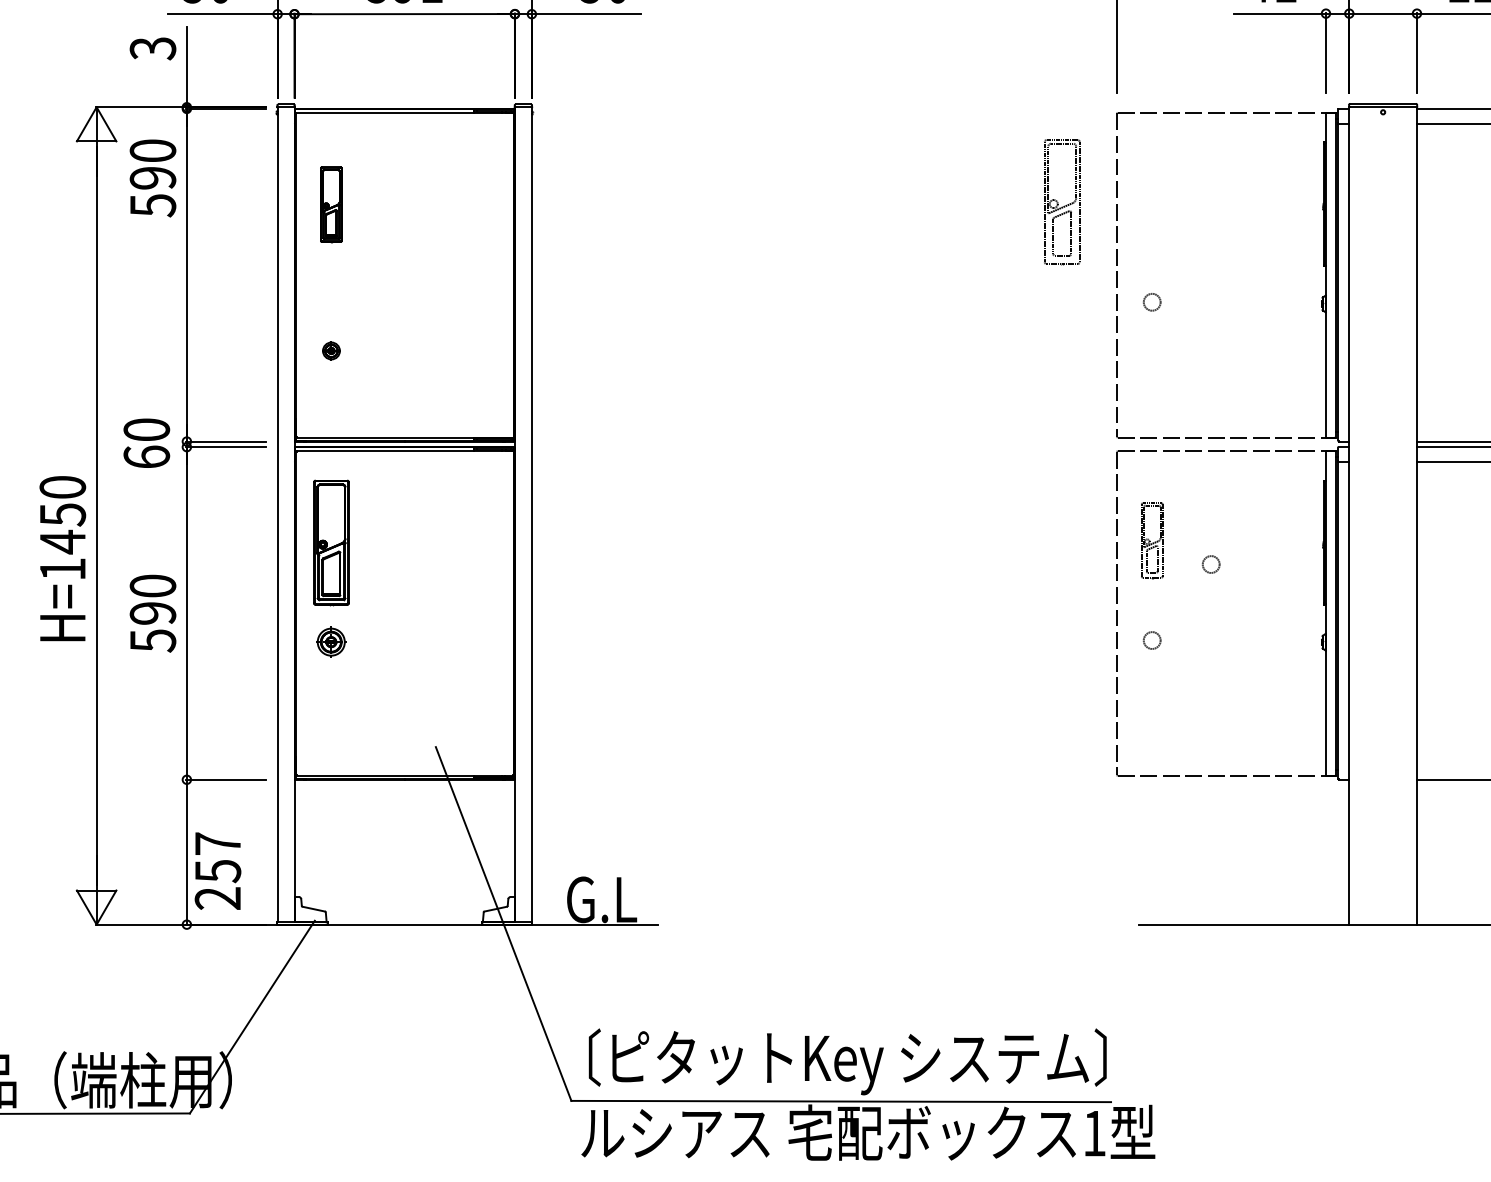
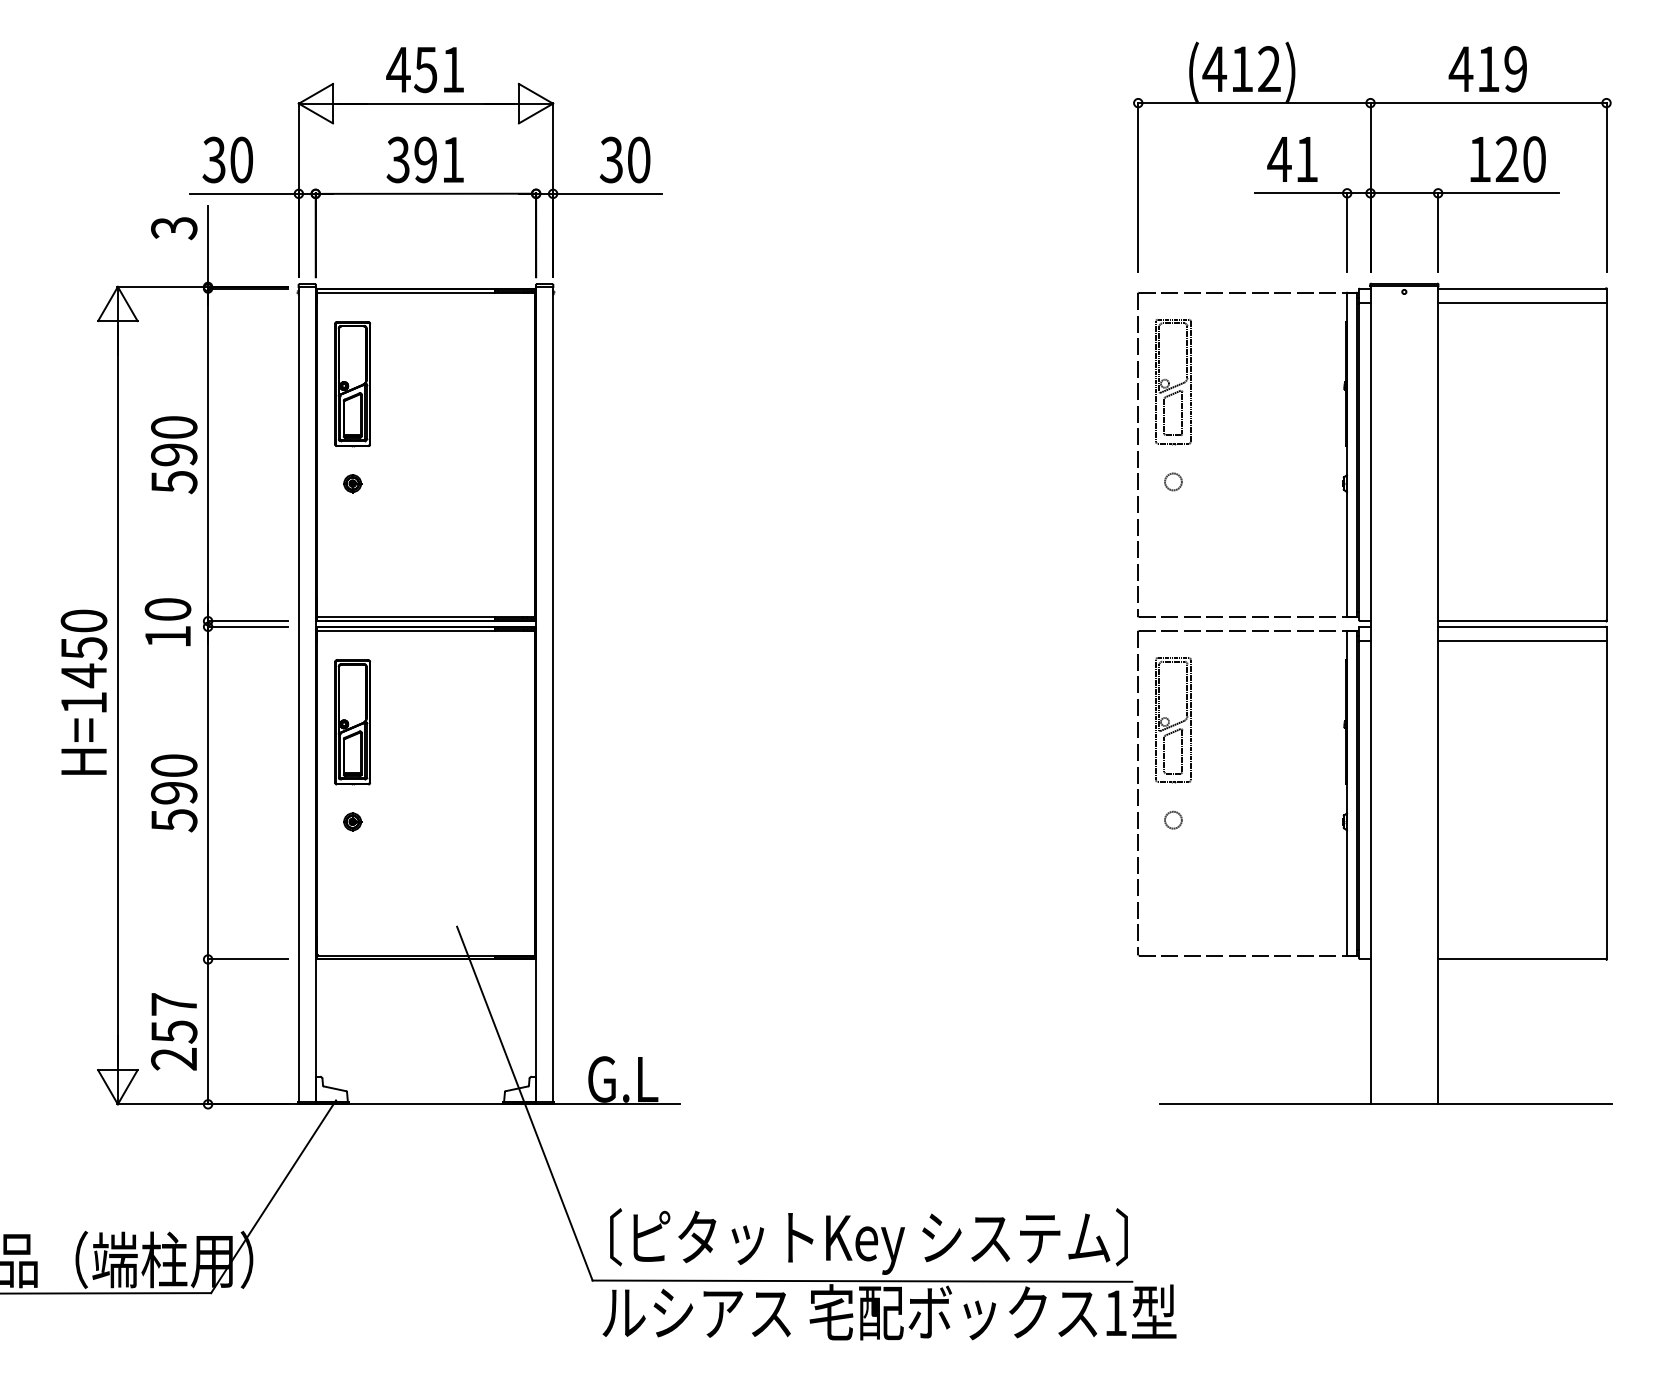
text: (153, 178) -> (174, 455), moved
part: (1062, 202) -> (1173, 382), moved
part: (331, 204) -> (352, 384), size x1.67
part: (331, 350) -> (352, 483), moved
text: (146, 456) -> (167, 636), 60 -> 10
part: (1152, 540) -> (1173, 720), size x1.67
text: (62, 557) -> (83, 691), moved
circle: (1211, 563) -> (1232, 743), removed
part: (331, 641) -> (352, 821), size x0.62
text: (218, 870) -> (174, 1031), moved

